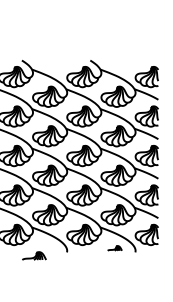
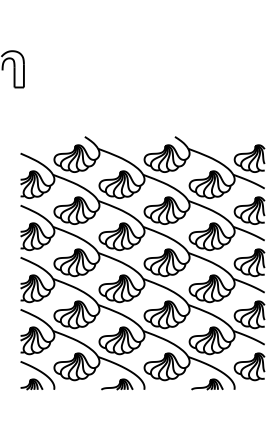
part: (114, 248) -> (207, 384), size x1.67
part: (34, 255) -> (117, 384), moved

